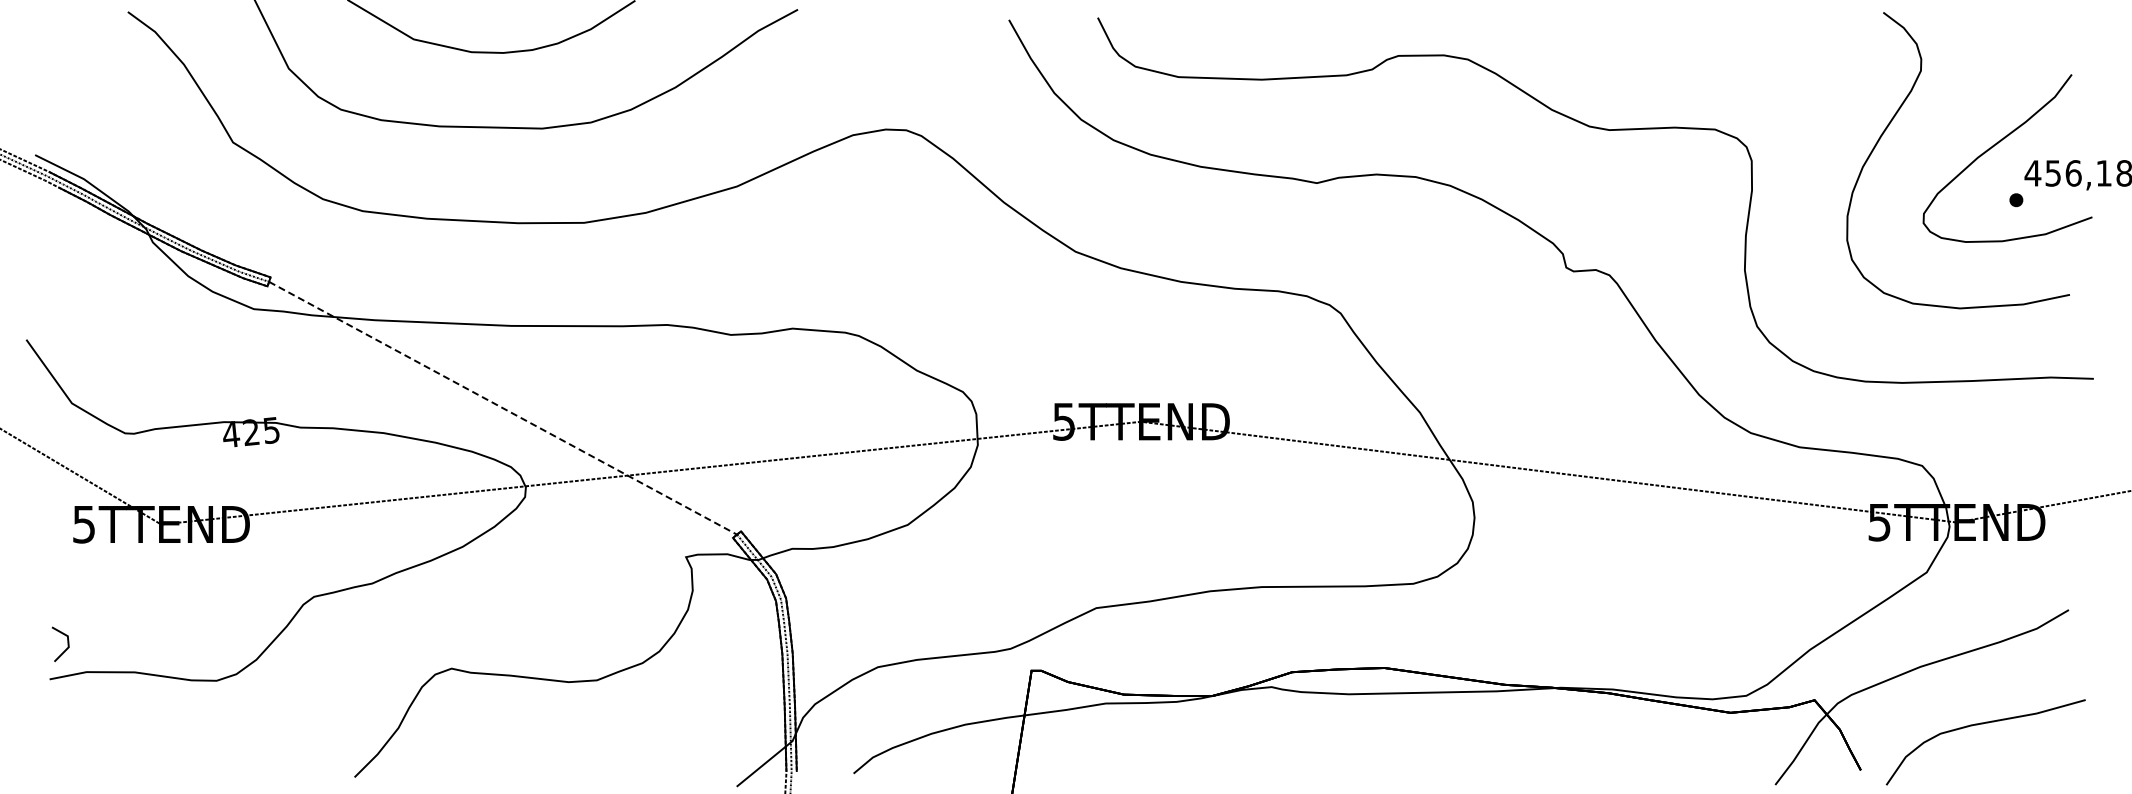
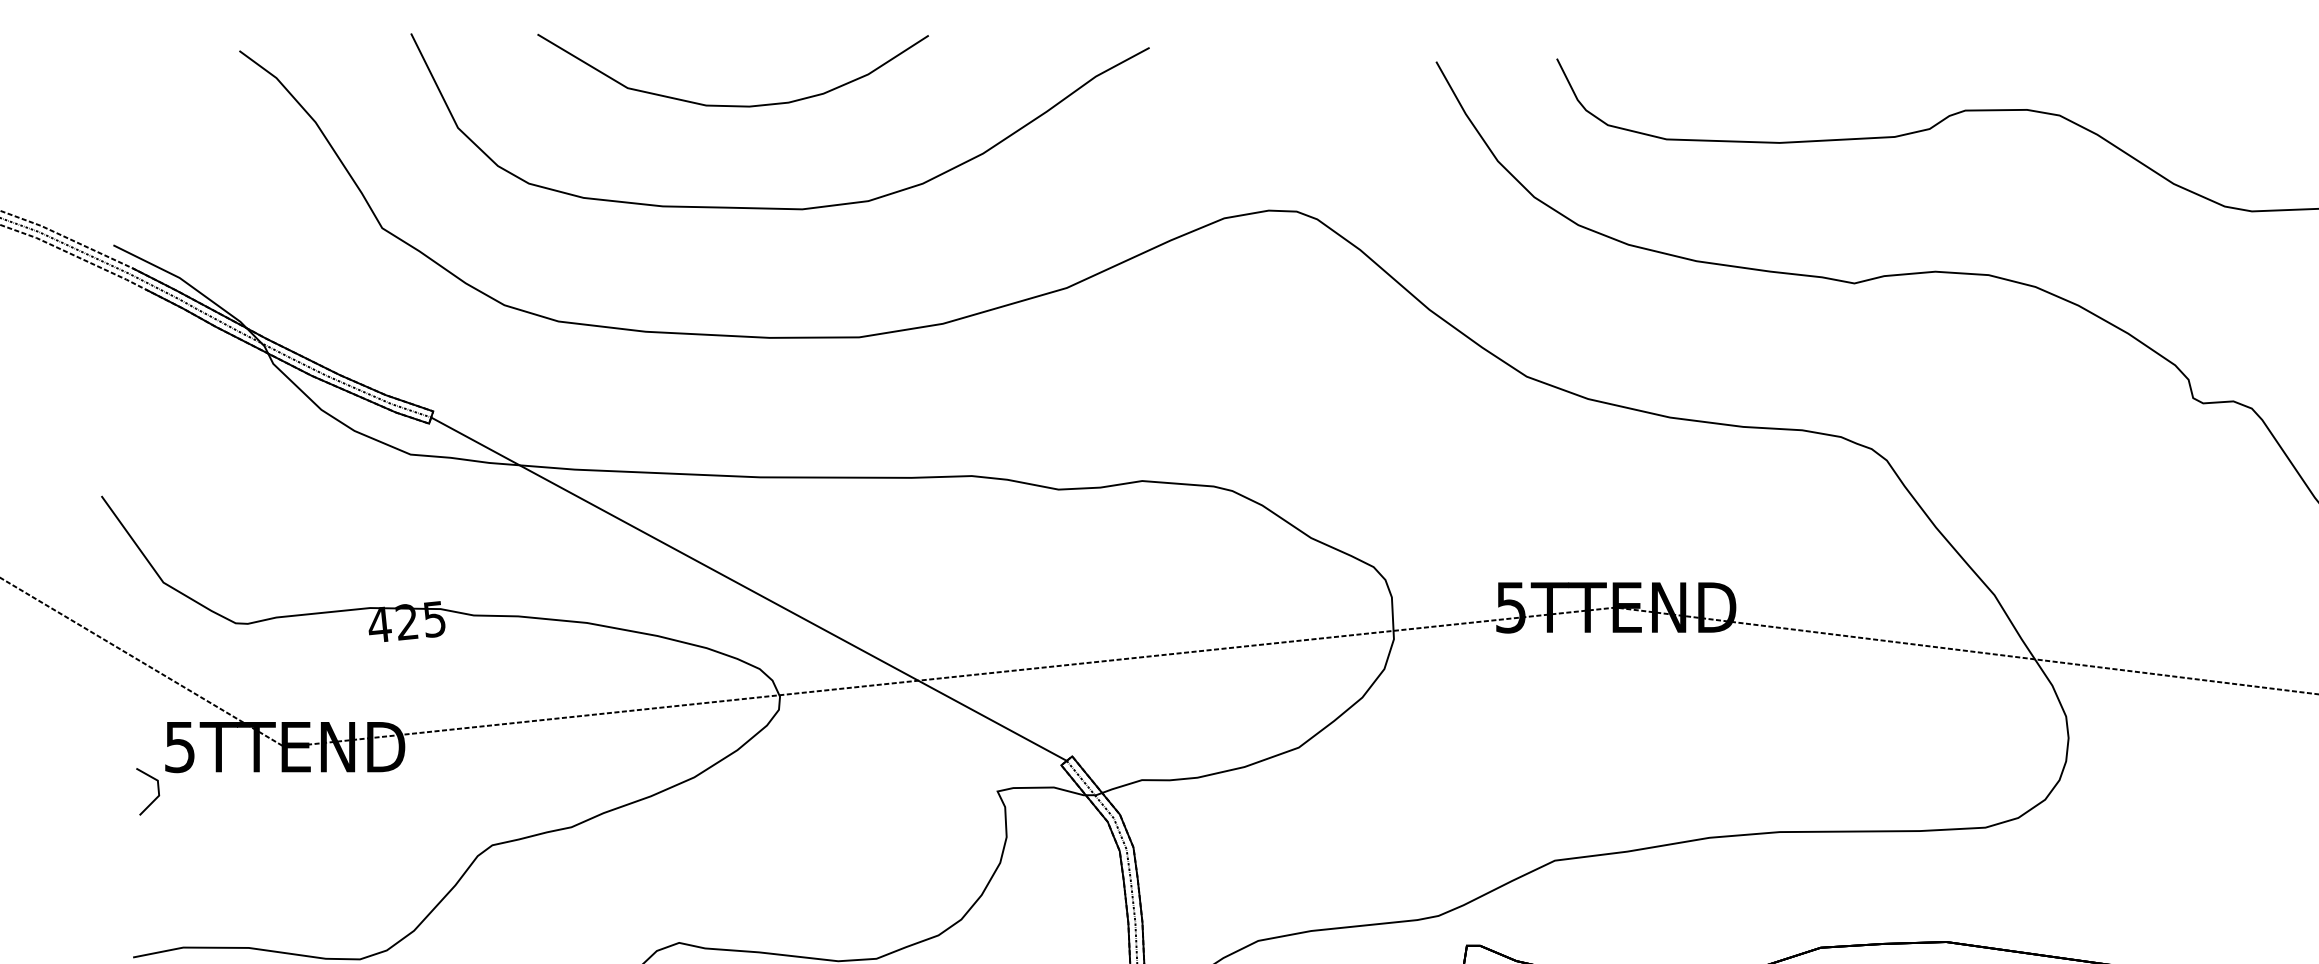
line: (503, 408) -> (749, 589), dashed -> solid
part: (67, 644) -> (157, 791), moved

